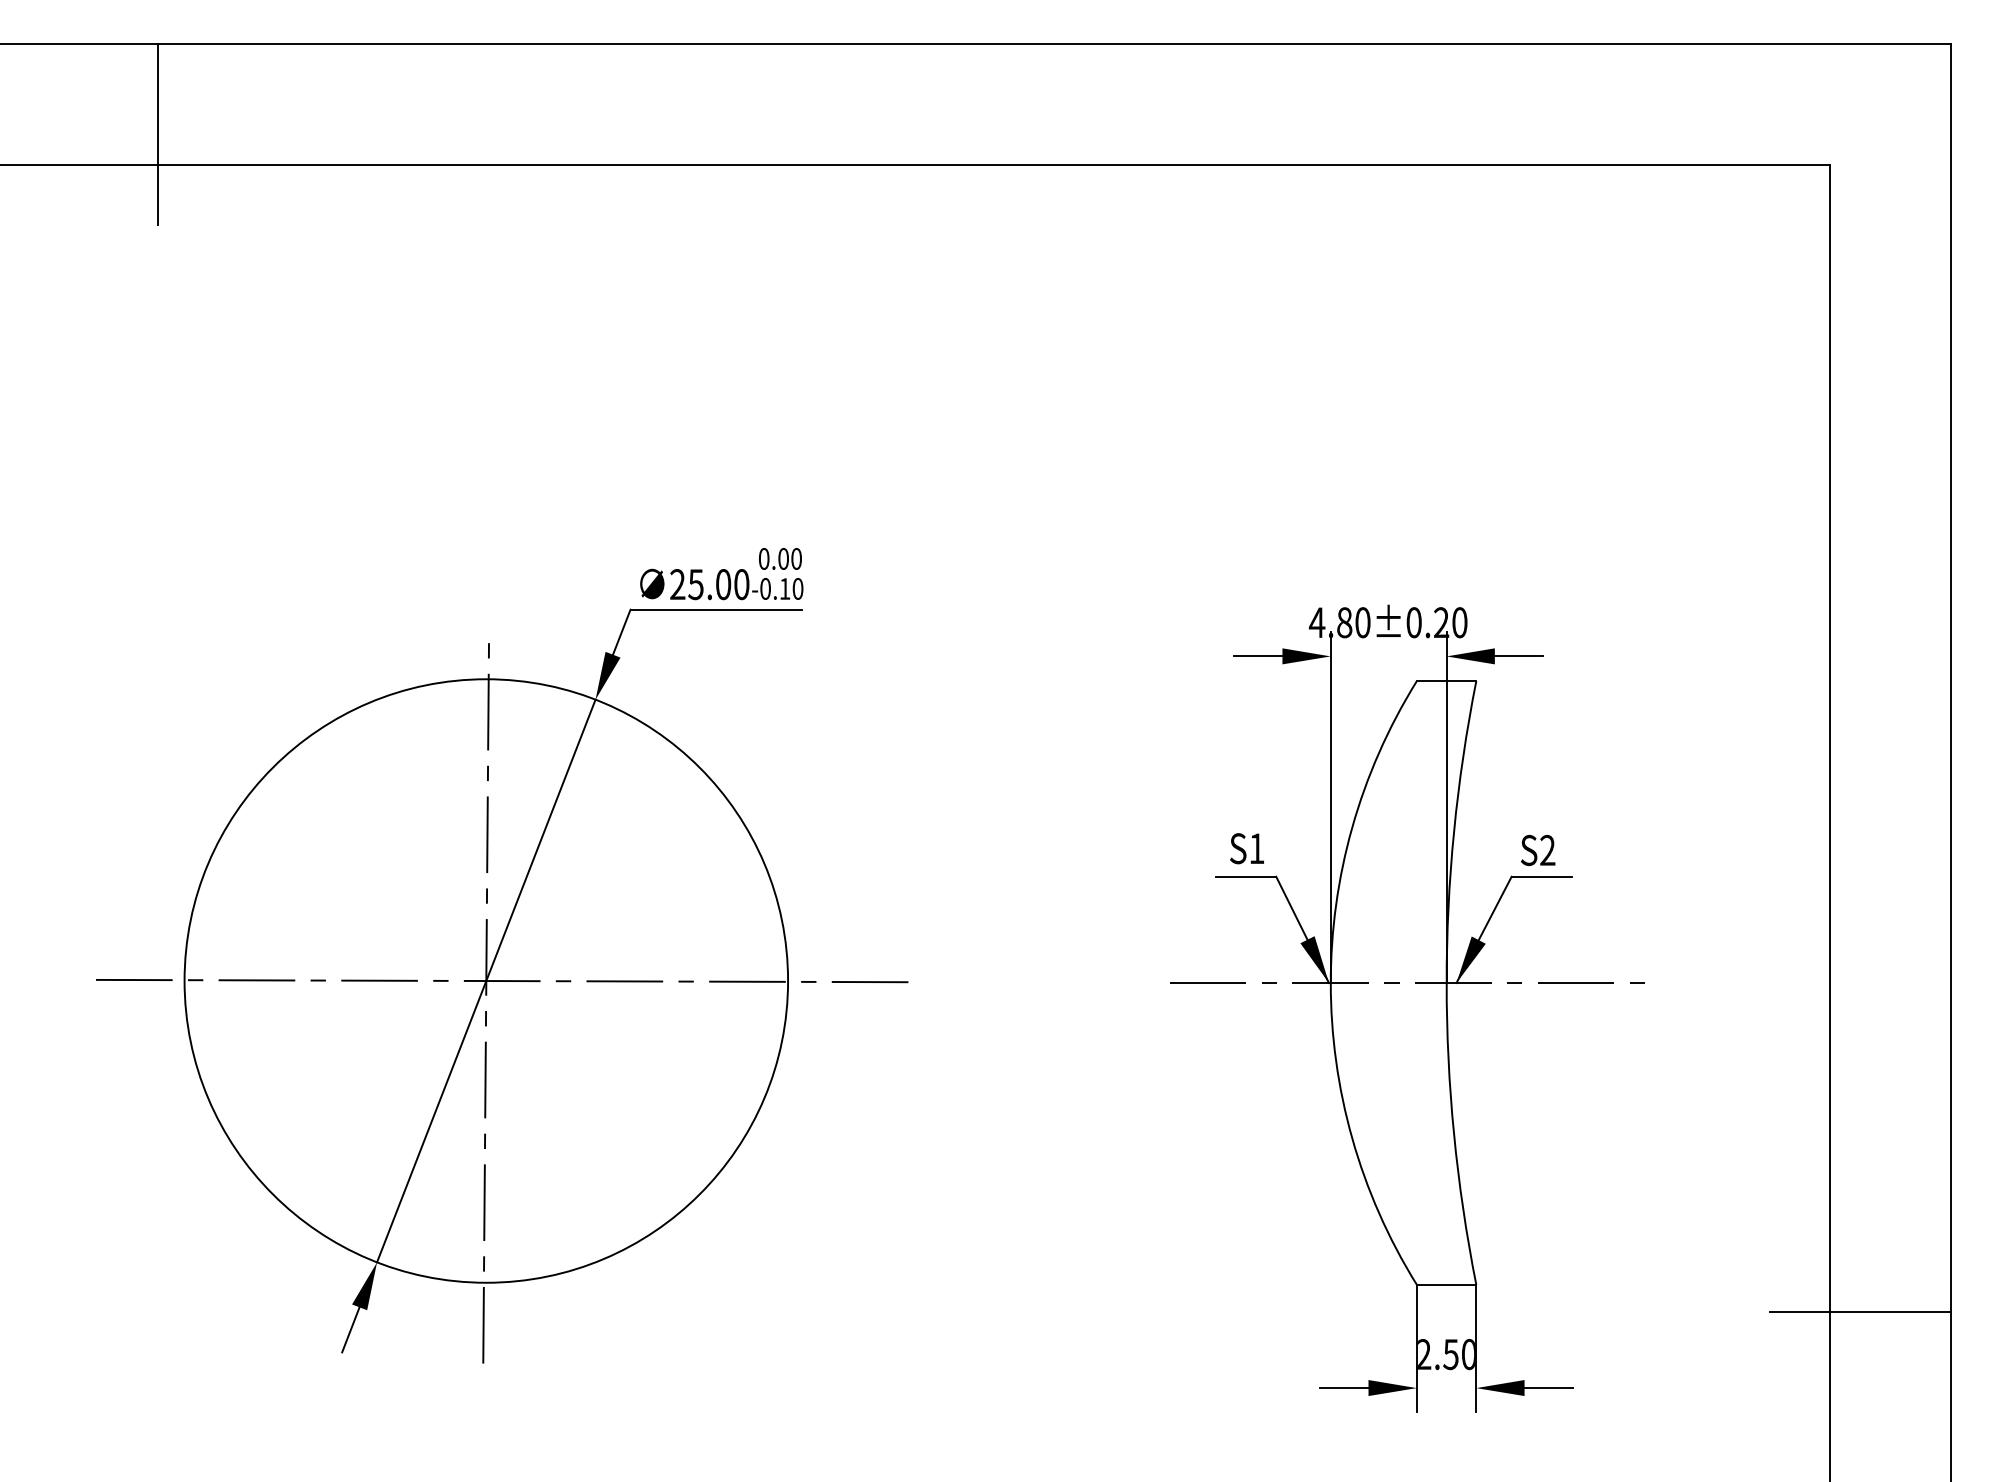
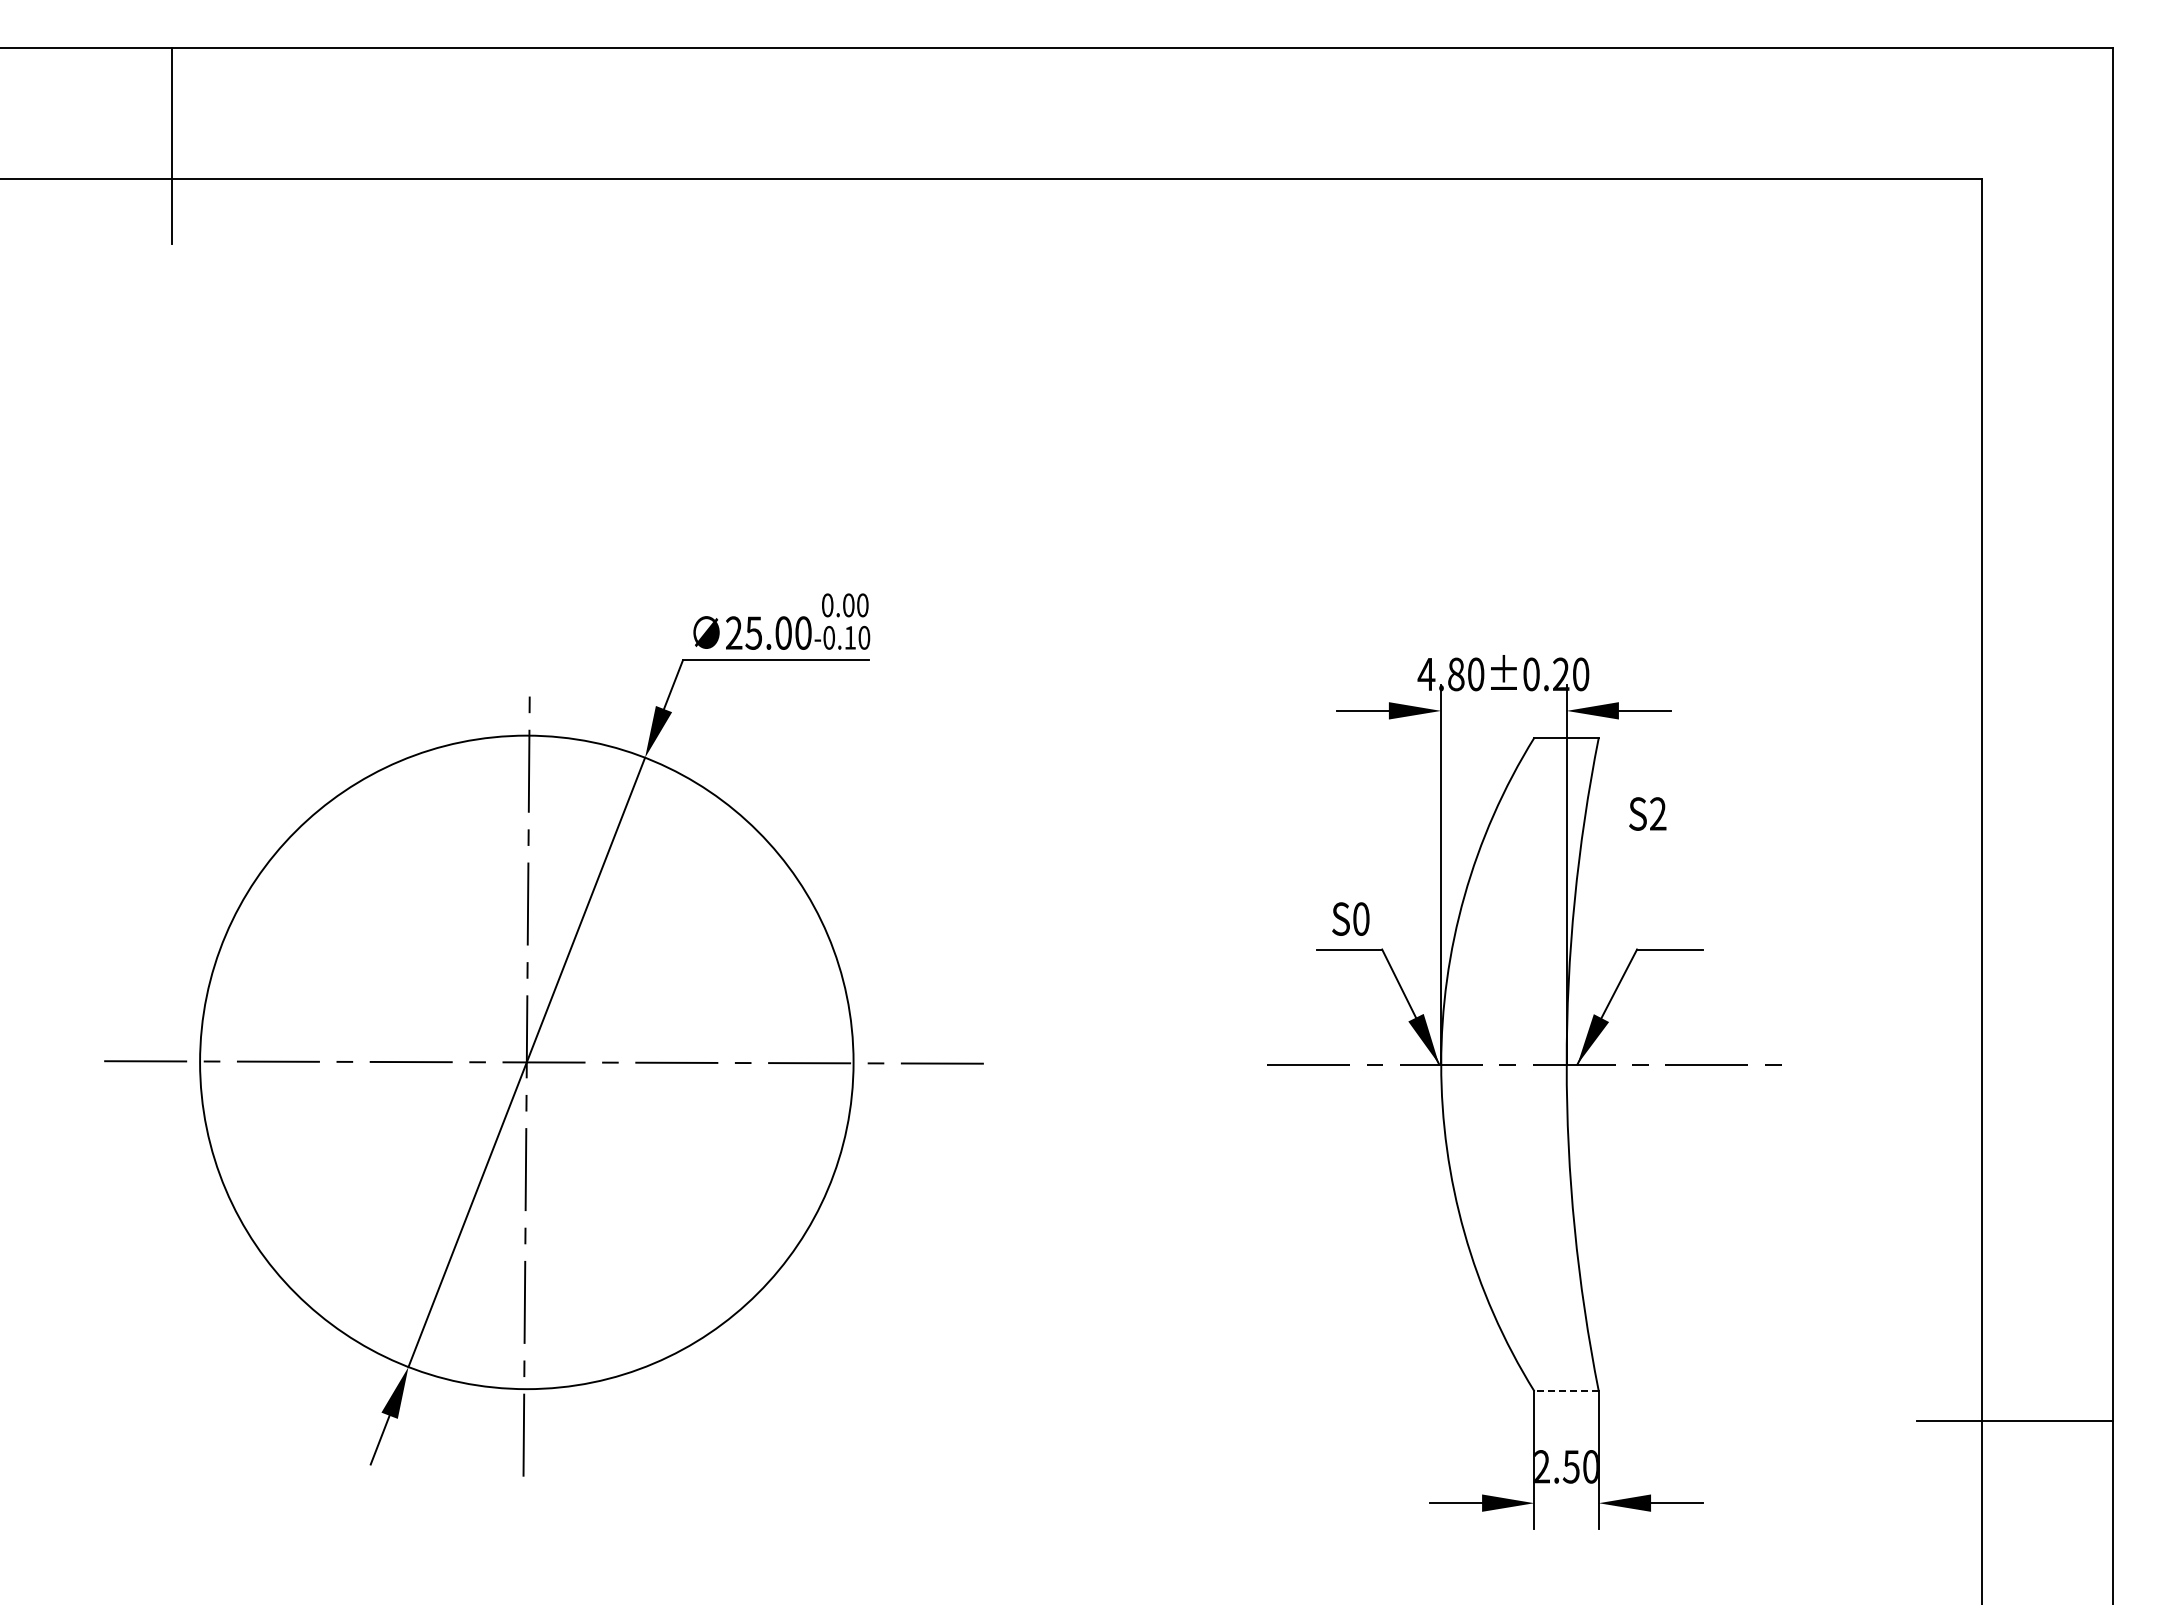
text: (1257, 848) -> (1361, 918), S1 -> S0
text: (1537, 849) -> (1647, 813), moved
line: (1446, 1284) -> (1566, 1391), solid -> dashed

